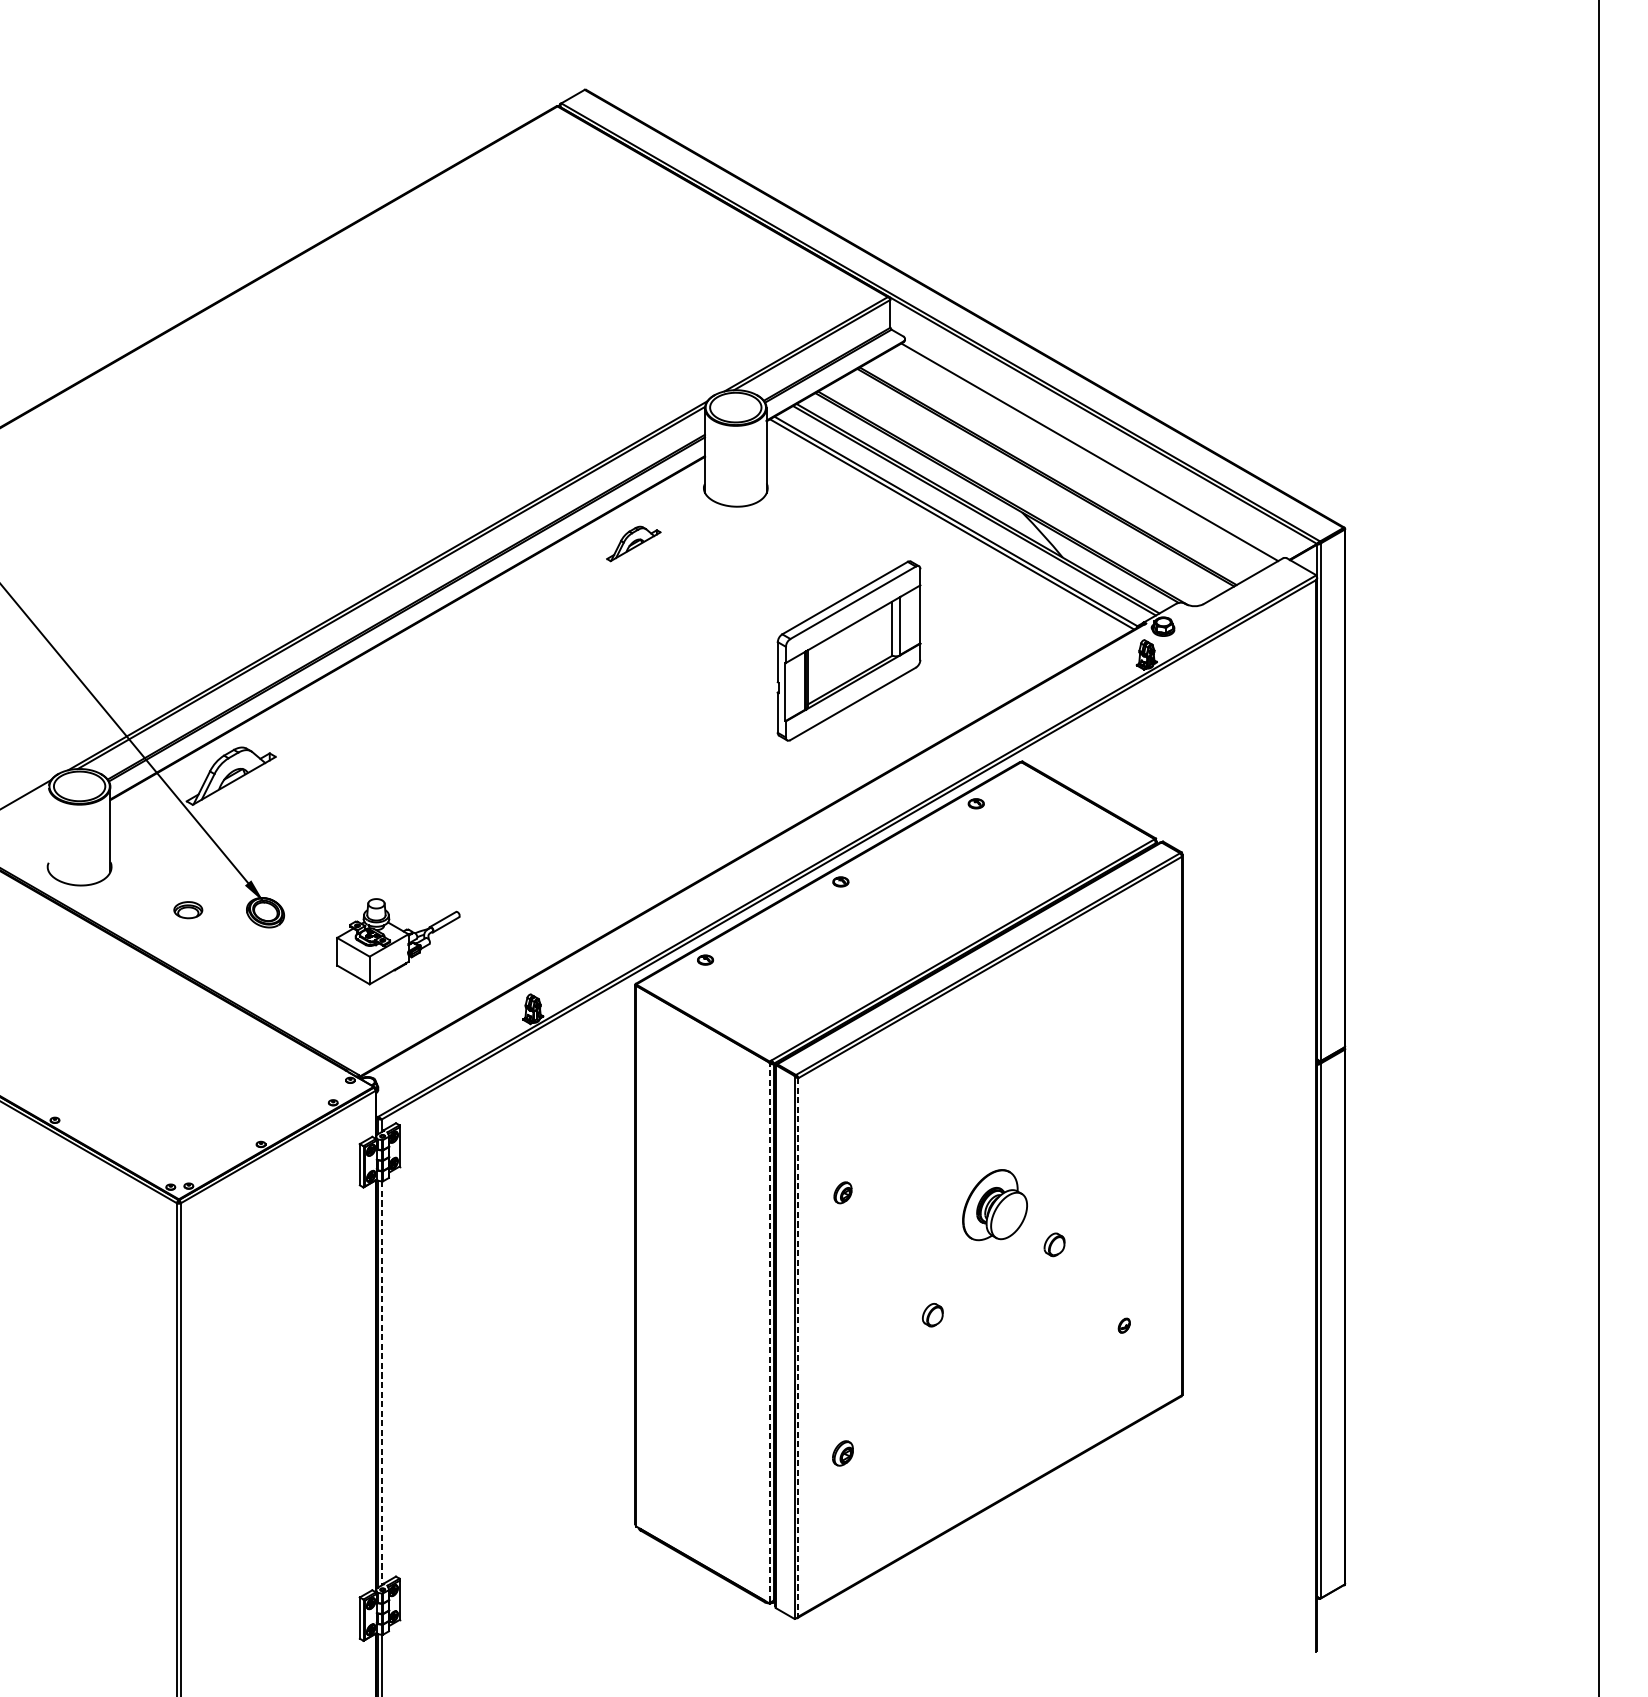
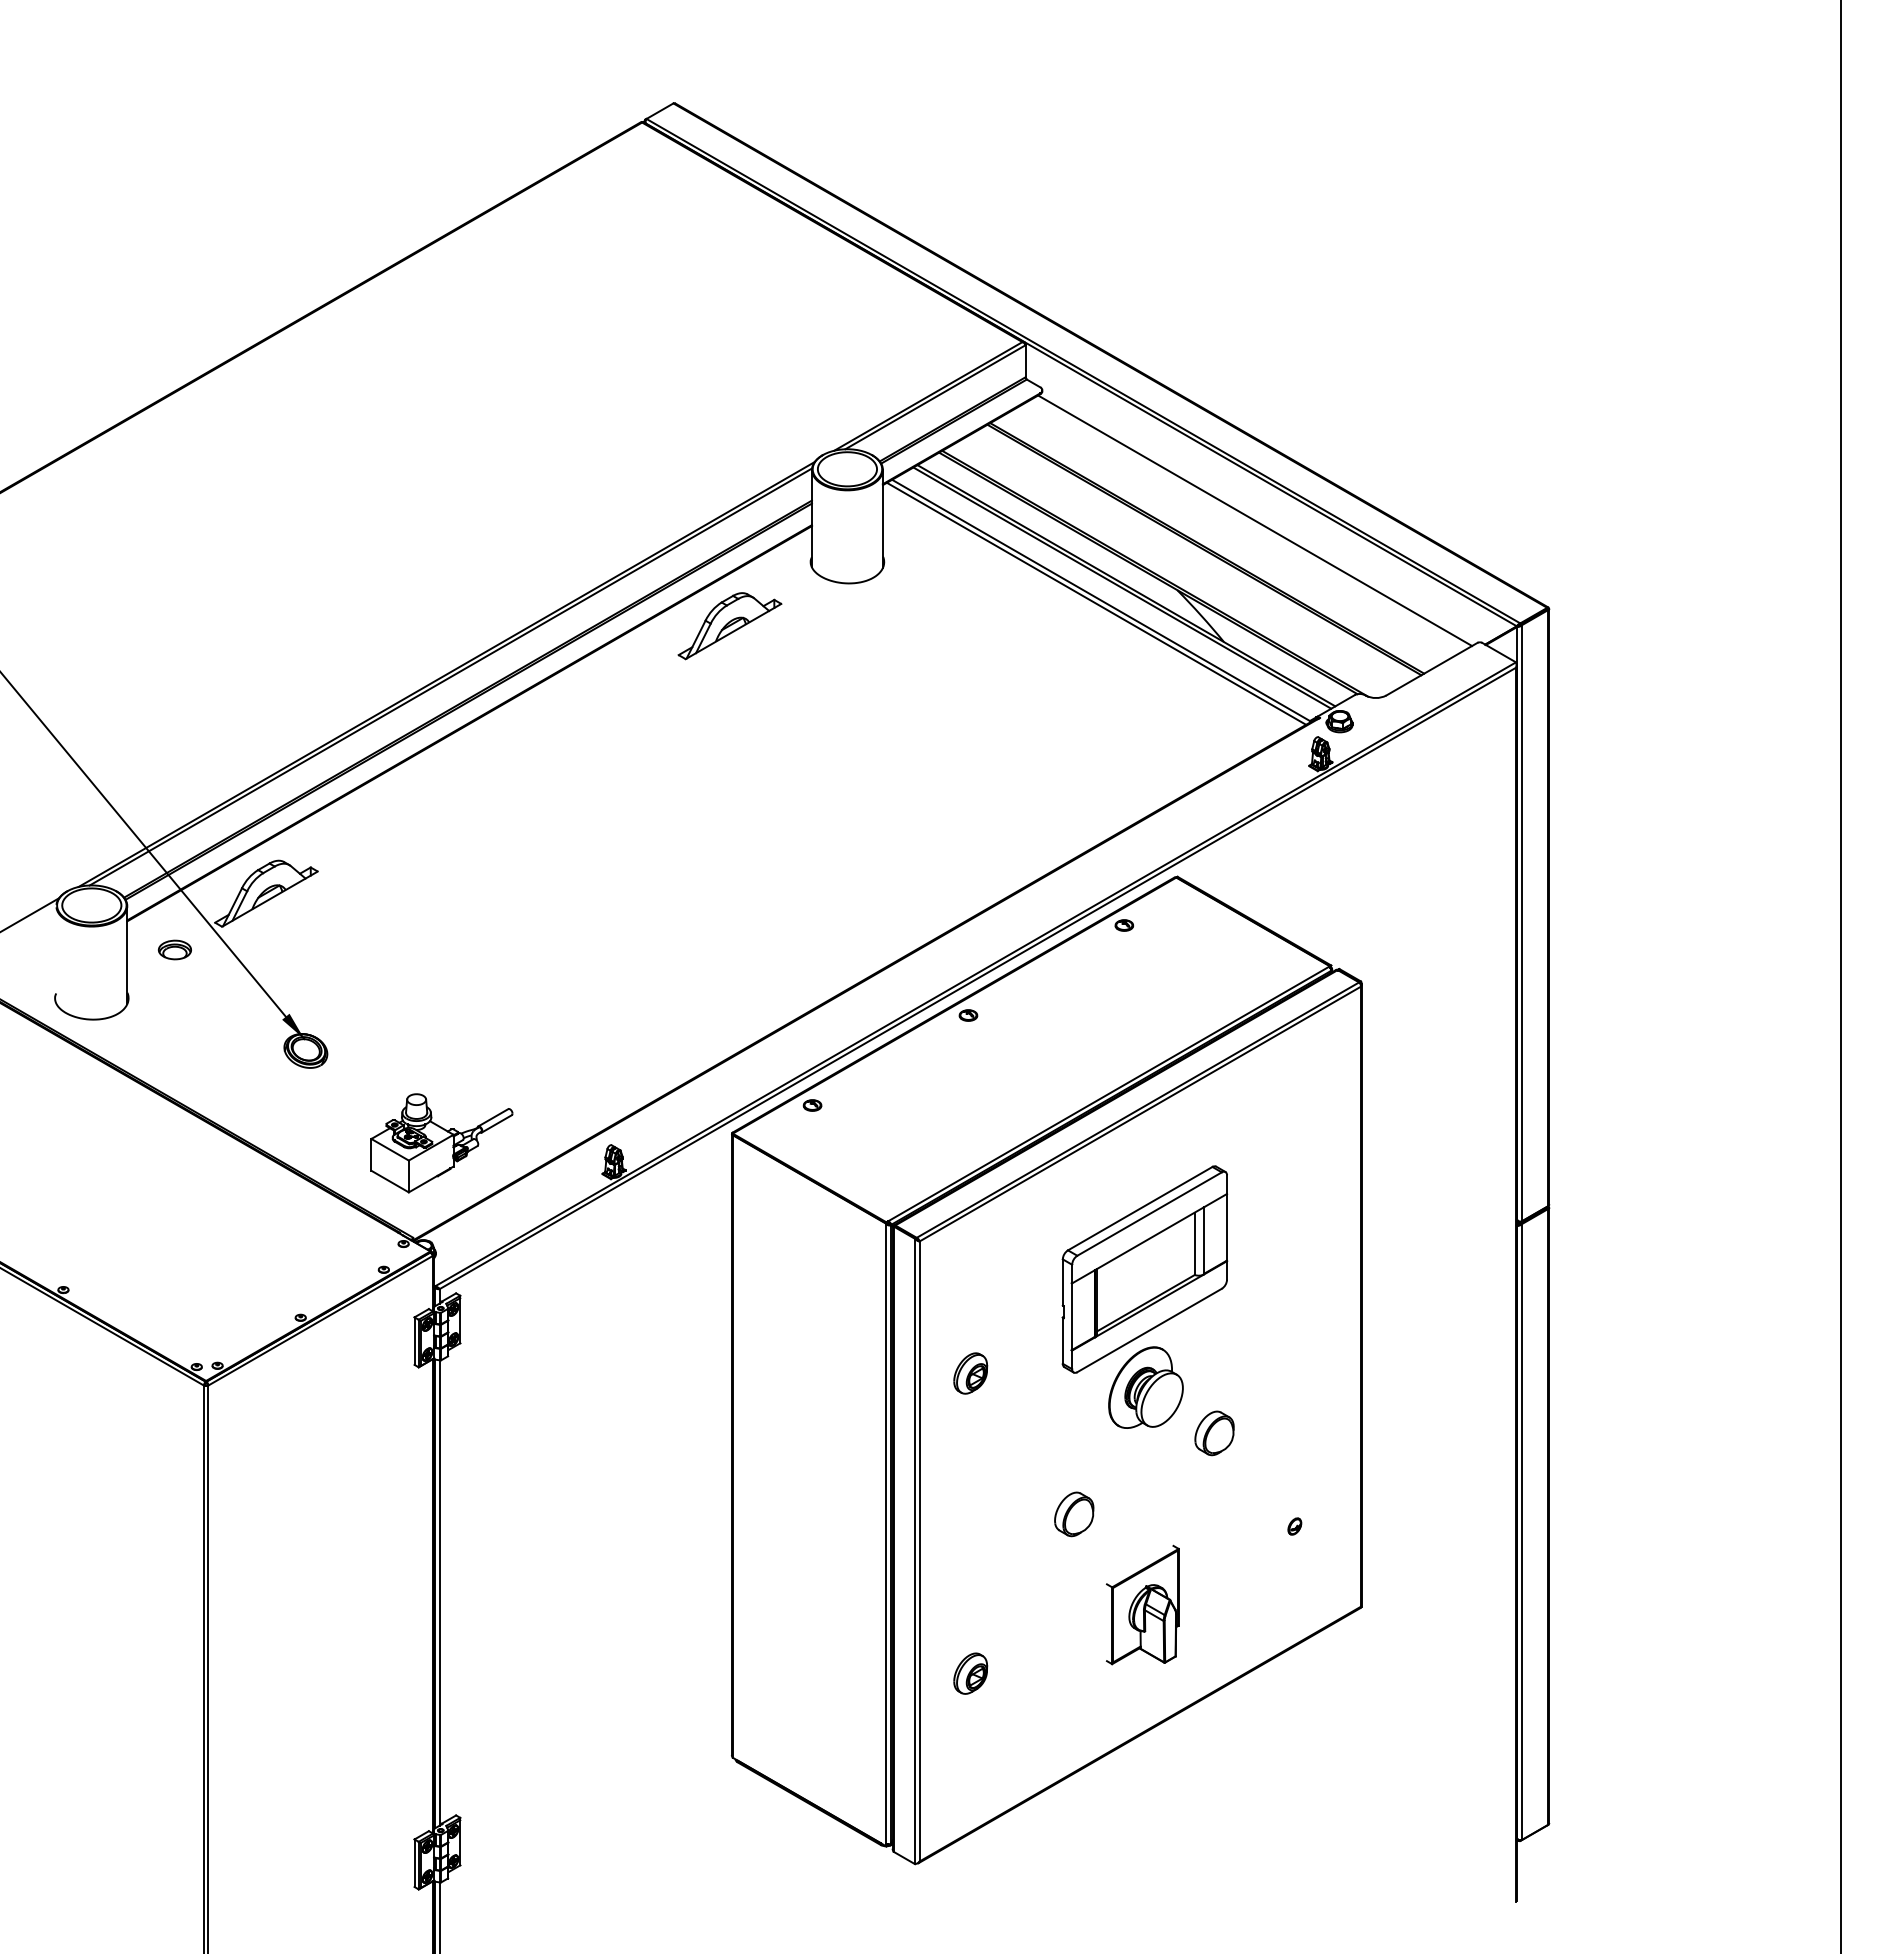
part: (633, 544) -> (729, 626), size x1.67
part: (848, 650) -> (1144, 1269), moved
part: (187, 909) -> (174, 949), moved
part: (398, 941) -> (441, 1143), moved
part: (842, 1192) -> (970, 1373), size x1.67
part: (1054, 1244) -> (1214, 1433), size x1.67
part: (932, 1315) -> (1074, 1514), size x1.67
line: (769, 1331) -> (886, 1533), dashed -> solid
line: (798, 1347) -> (919, 1551), dashed -> solid
line: (381, 1383) -> (439, 1592), dashed -> solid
part: (992, 1393) -> (1142, 1604), added
part: (842, 1453) -> (970, 1673), size x1.43

